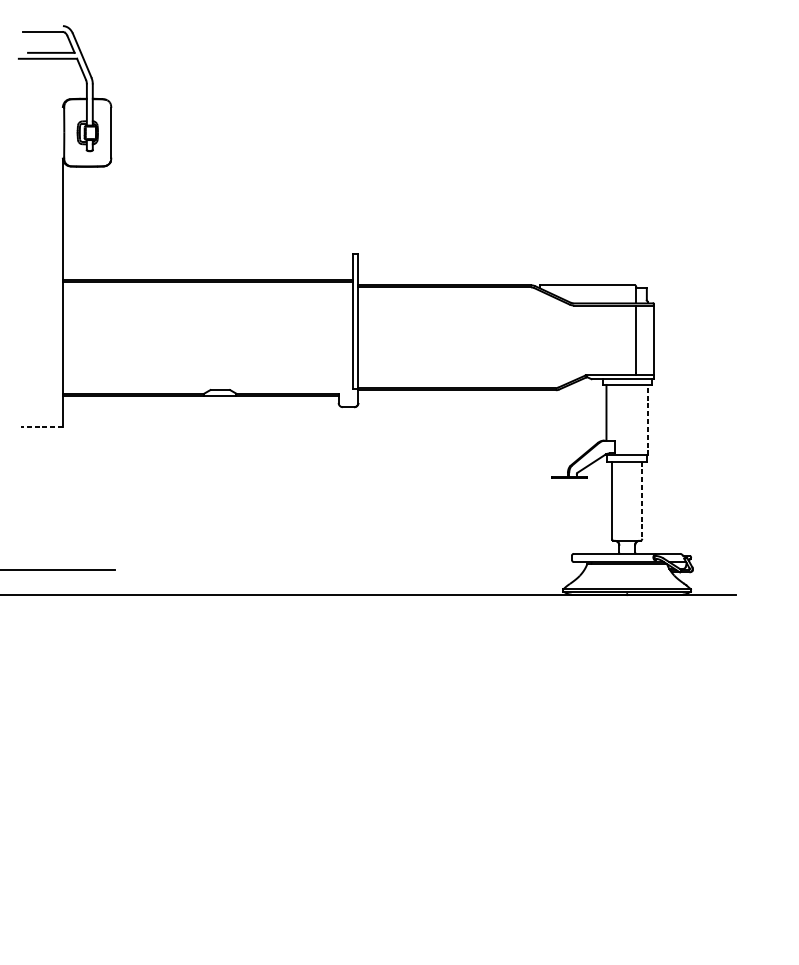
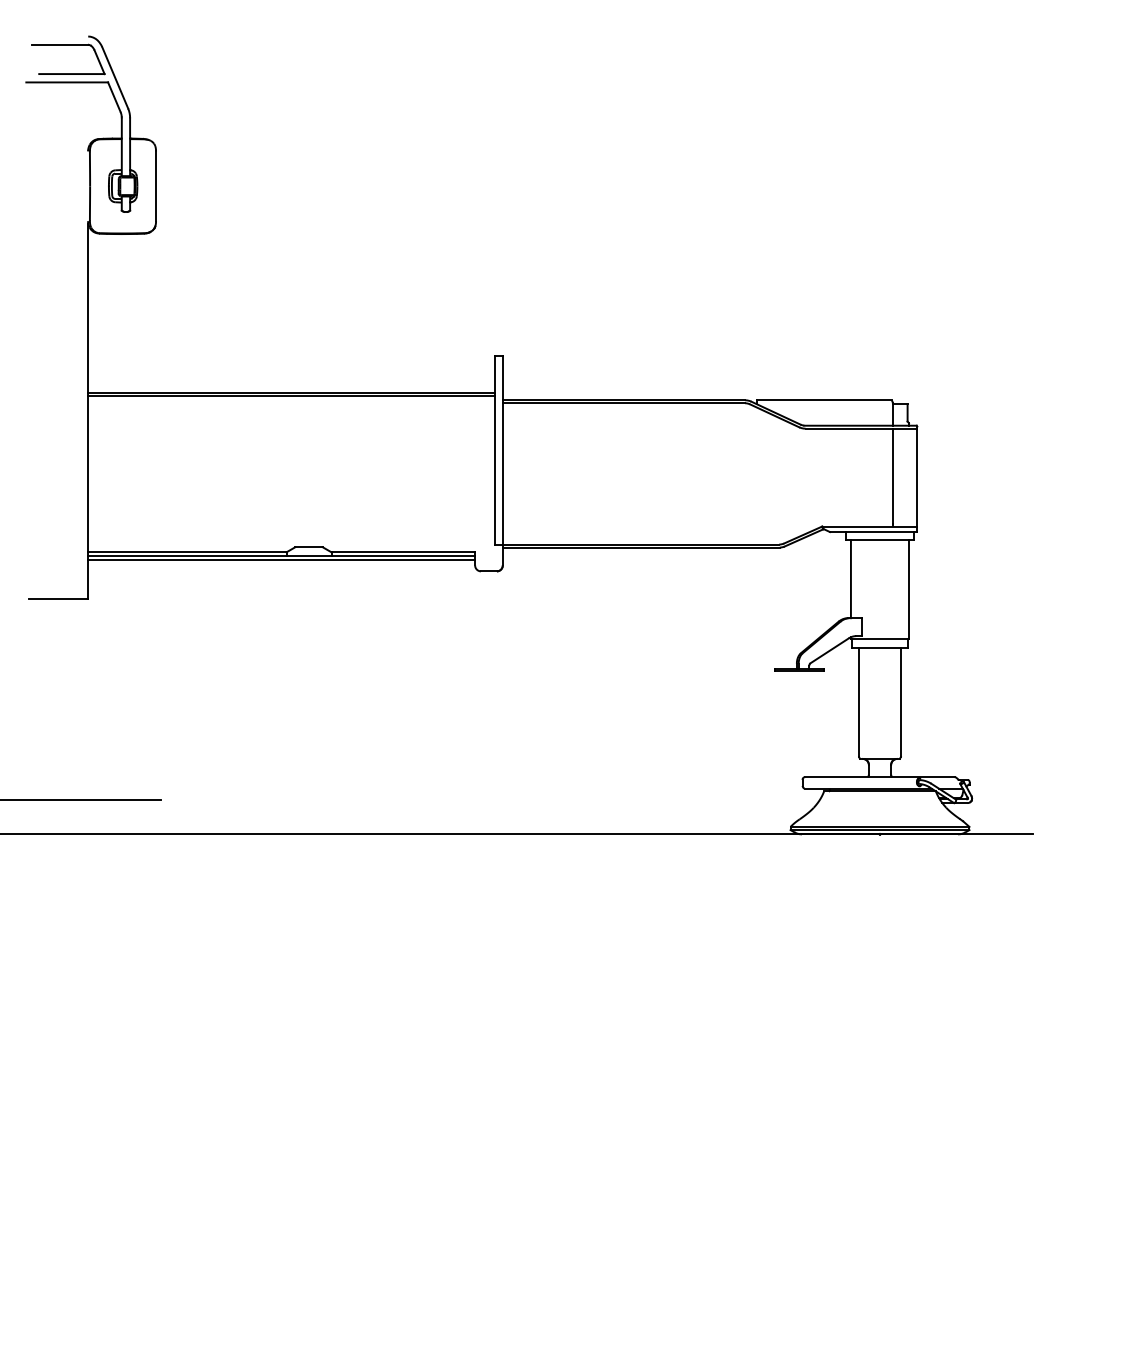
line: (200, 399) -> (281, 560), added
line: (648, 420) -> (909, 589), dashed -> solid
line: (41, 426) -> (58, 598), dashed -> solid
line: (641, 500) -> (900, 702), dashed -> solid

